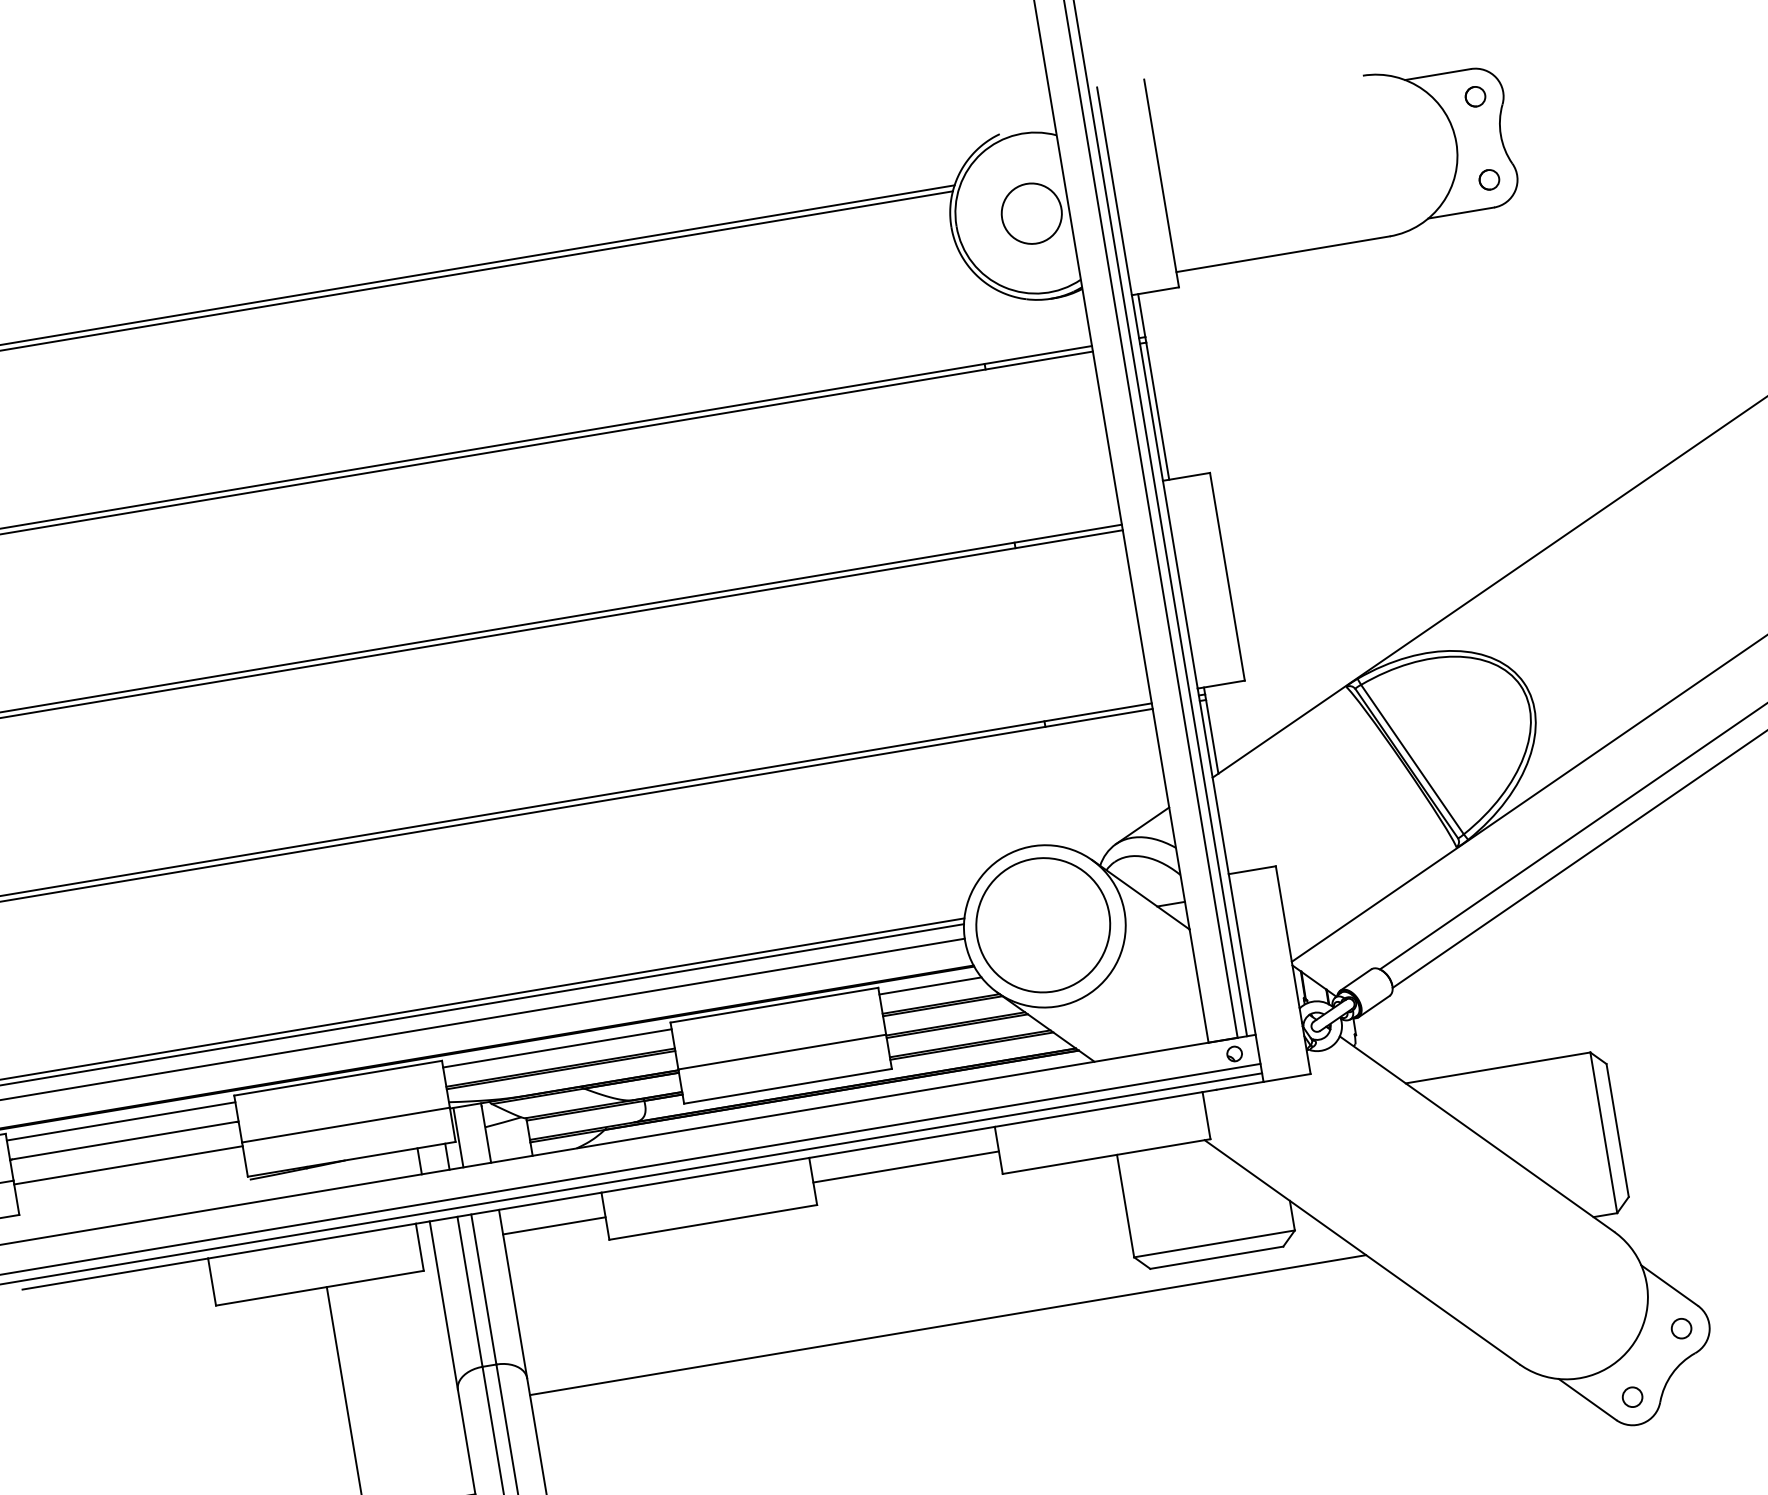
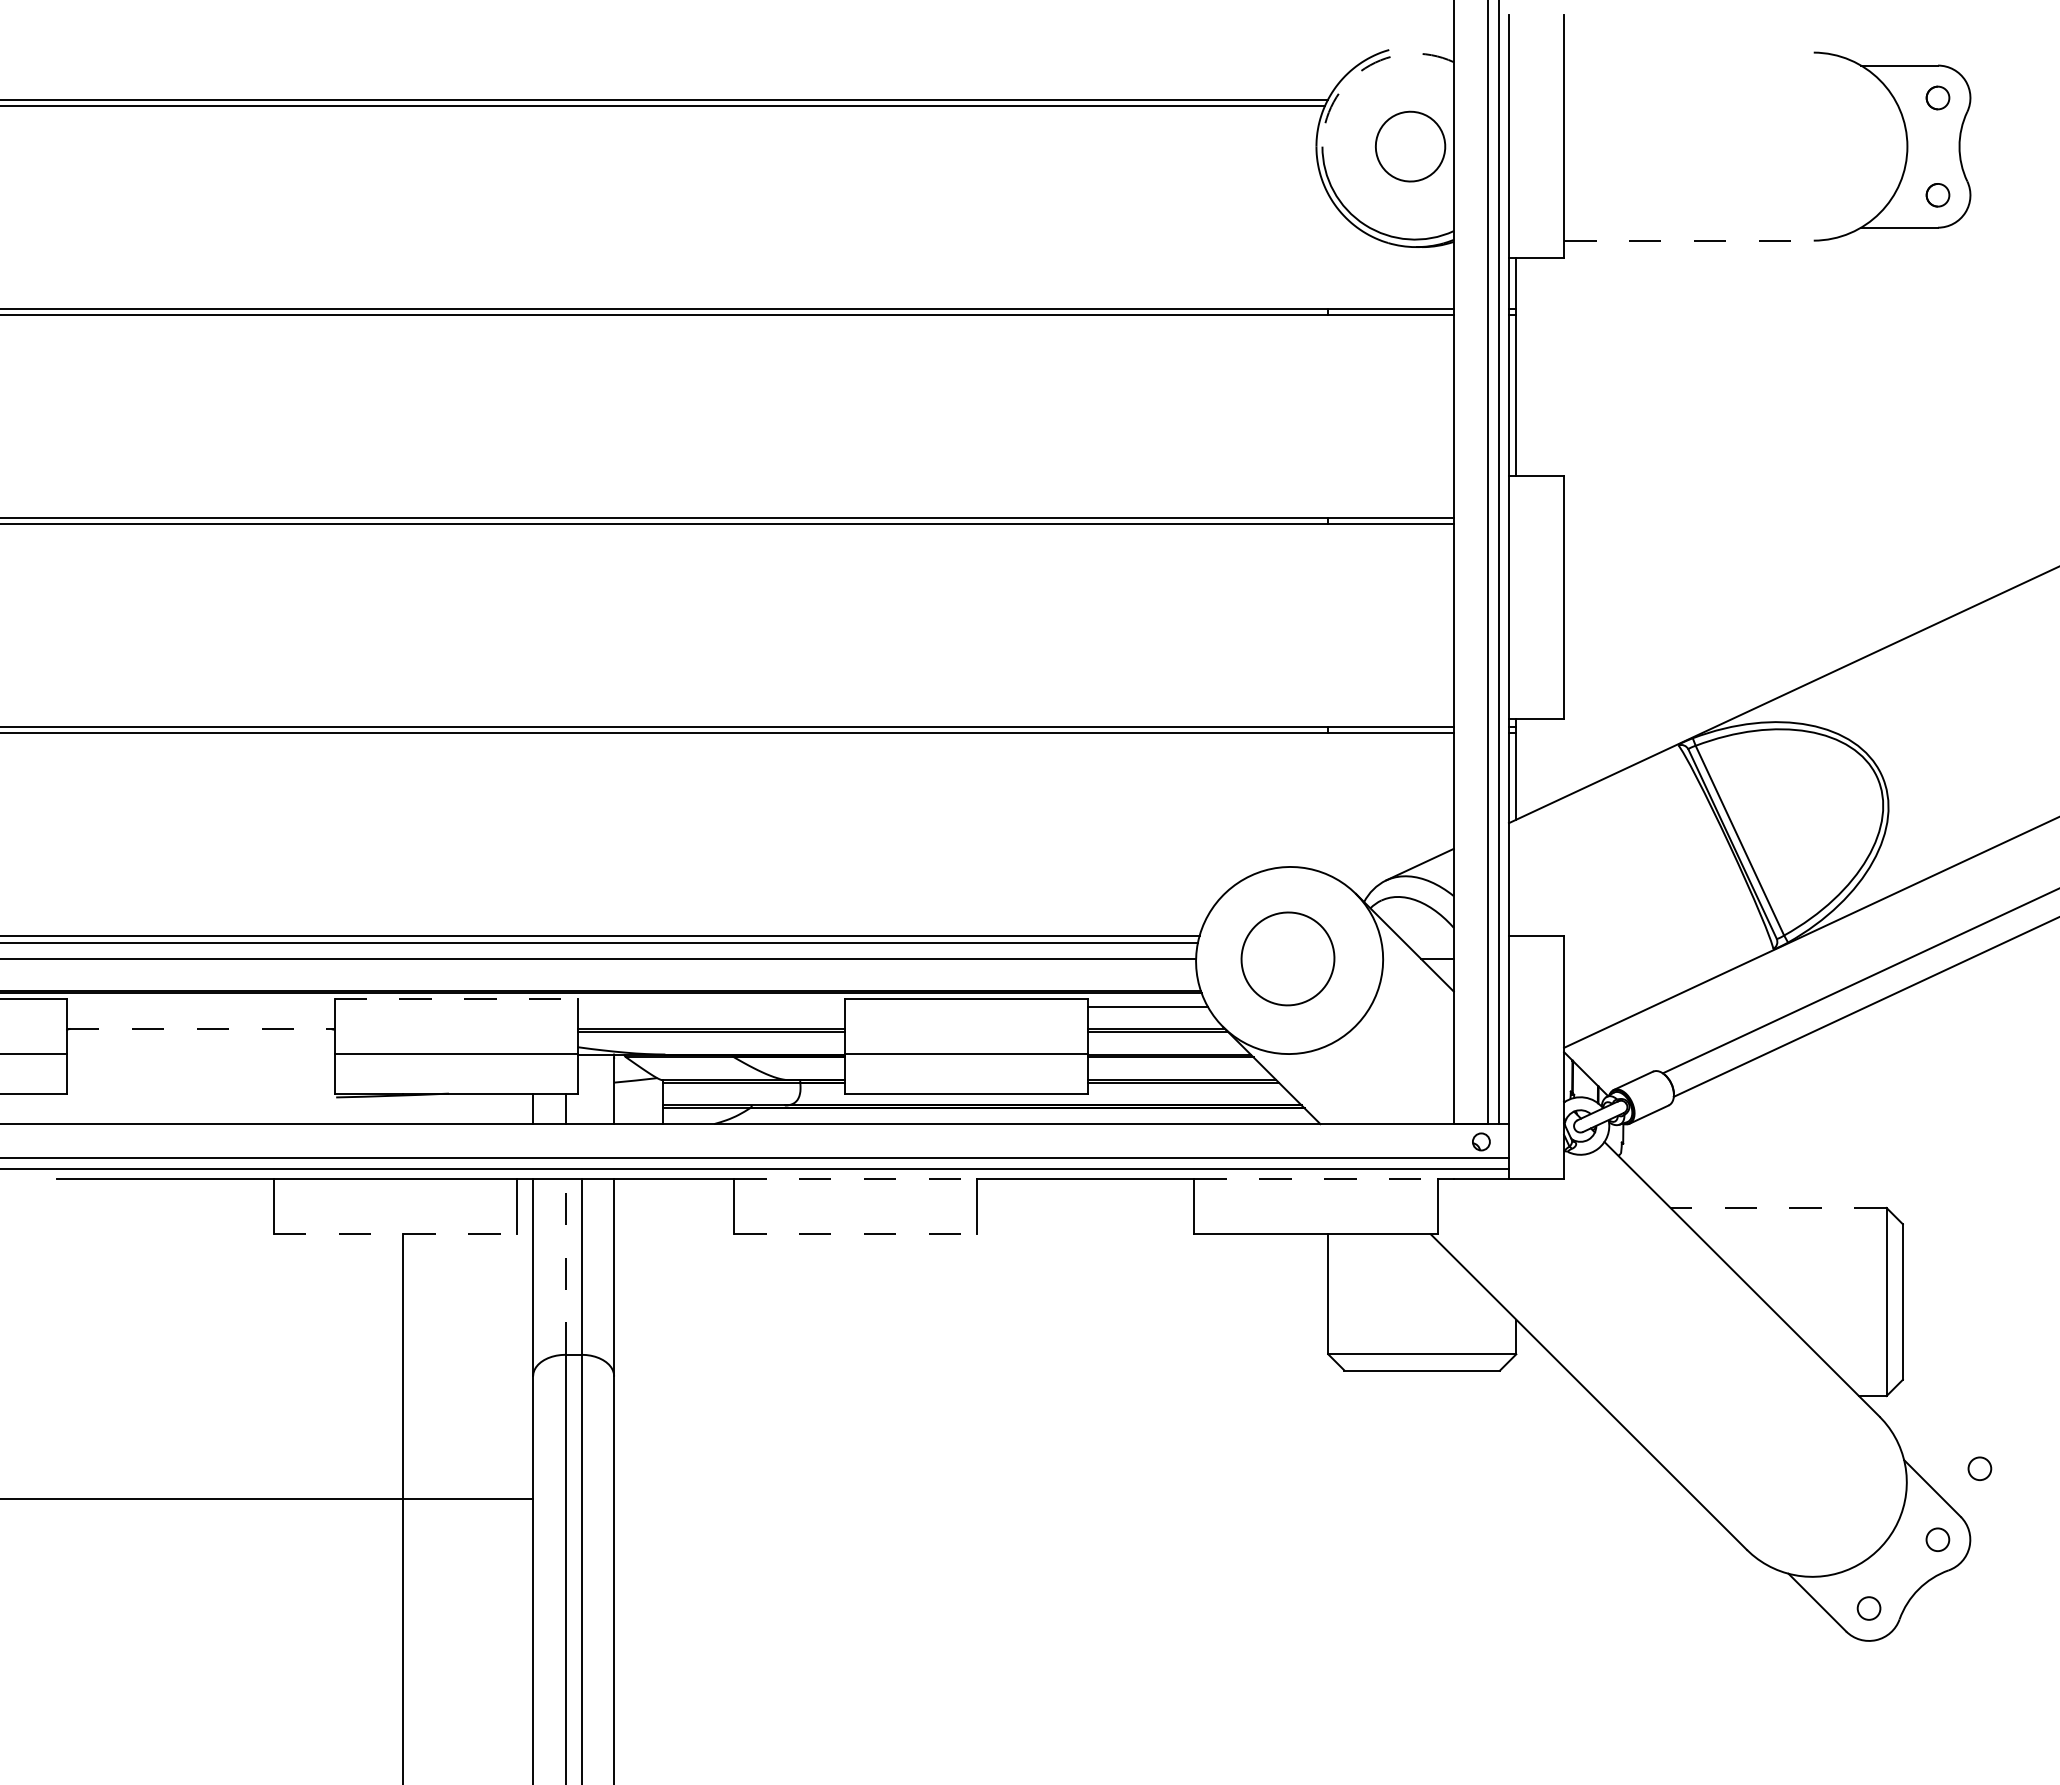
arc: (982, 153) -> (1365, 68), solid -> dashed
line: (1282, 254) -> (1688, 240), solid -> dashed
part: (1042, 924) -> (1287, 958), size x0.6
line: (557, 1048) -> (711, 1006), removed
line: (1498, 1068) -> (1778, 1208), solid -> dashed
line: (338, 1077) -> (456, 998), solid -> dashed
line: (1099, 1109) -> (1316, 1179), solid -> dashed
line: (120, 1121) -> (200, 1006), removed
line: (458, 1137) -> (581, 1089), removed
line: (124, 1141) -> (200, 1029), solid -> dashed
line: (128, 1164) -> (200, 1057), removed
line: (905, 1167) -> (1085, 1208), removed
line: (705, 1175) -> (855, 1179), solid -> dashed
line: (713, 1222) -> (855, 1234), solid -> dashed
line: (554, 1226) -> (674, 1208), removed
circle: (1706, 1261) -> (1979, 1468), added
line: (320, 1288) -> (395, 1234), solid -> dashed
line: (470, 1292) -> (565, 1267), solid -> dashed
line: (948, 1325) -> (1103, 1396), removed

